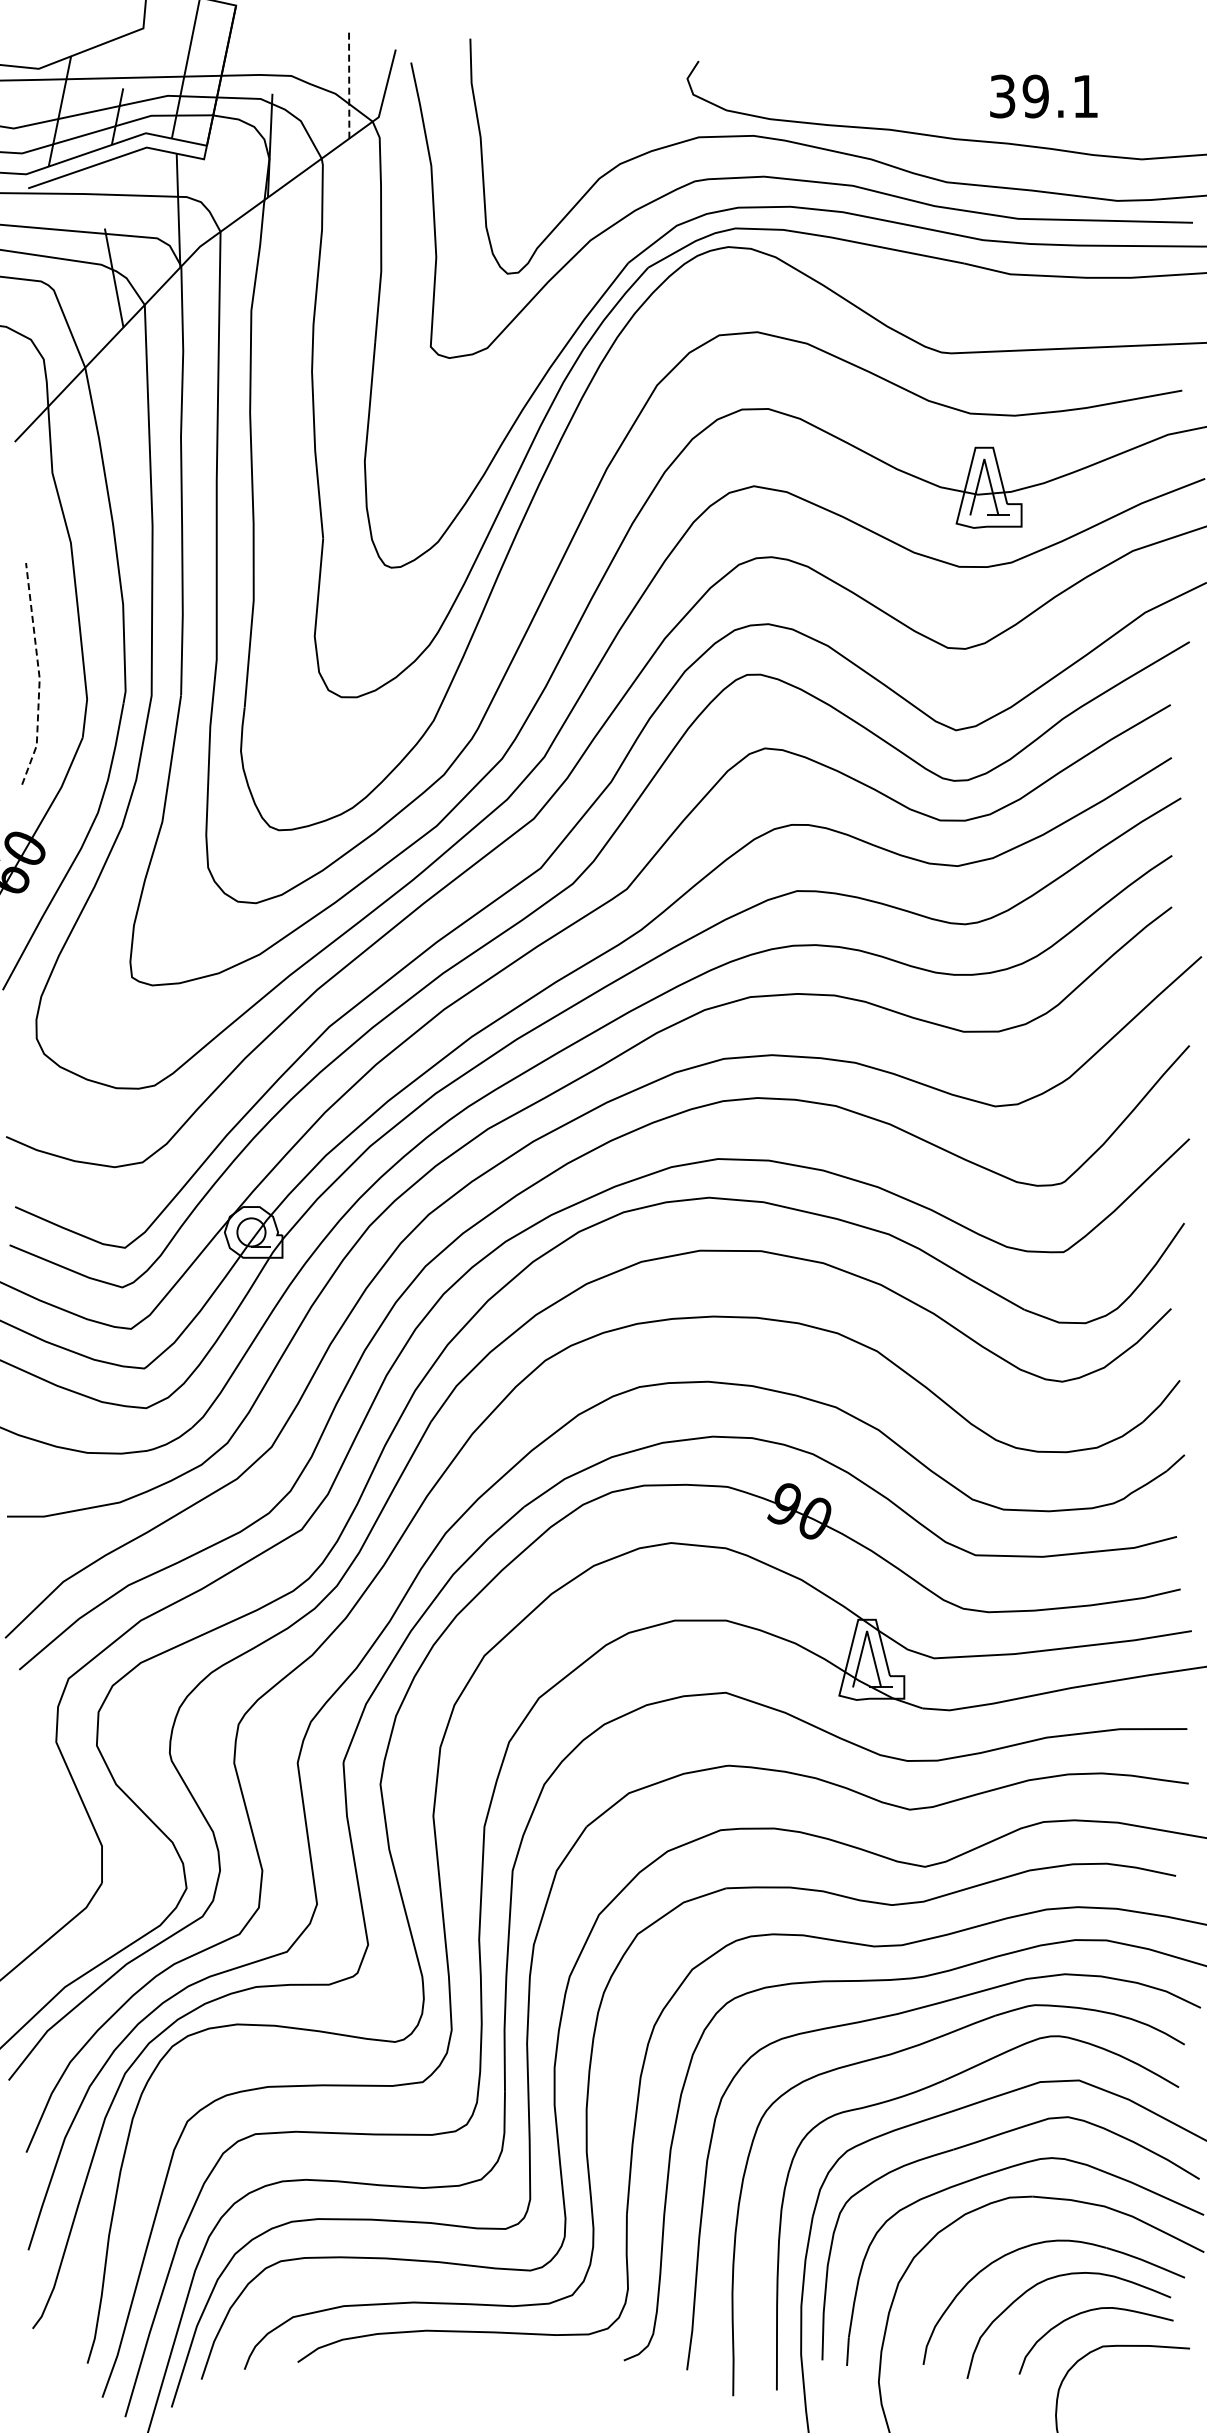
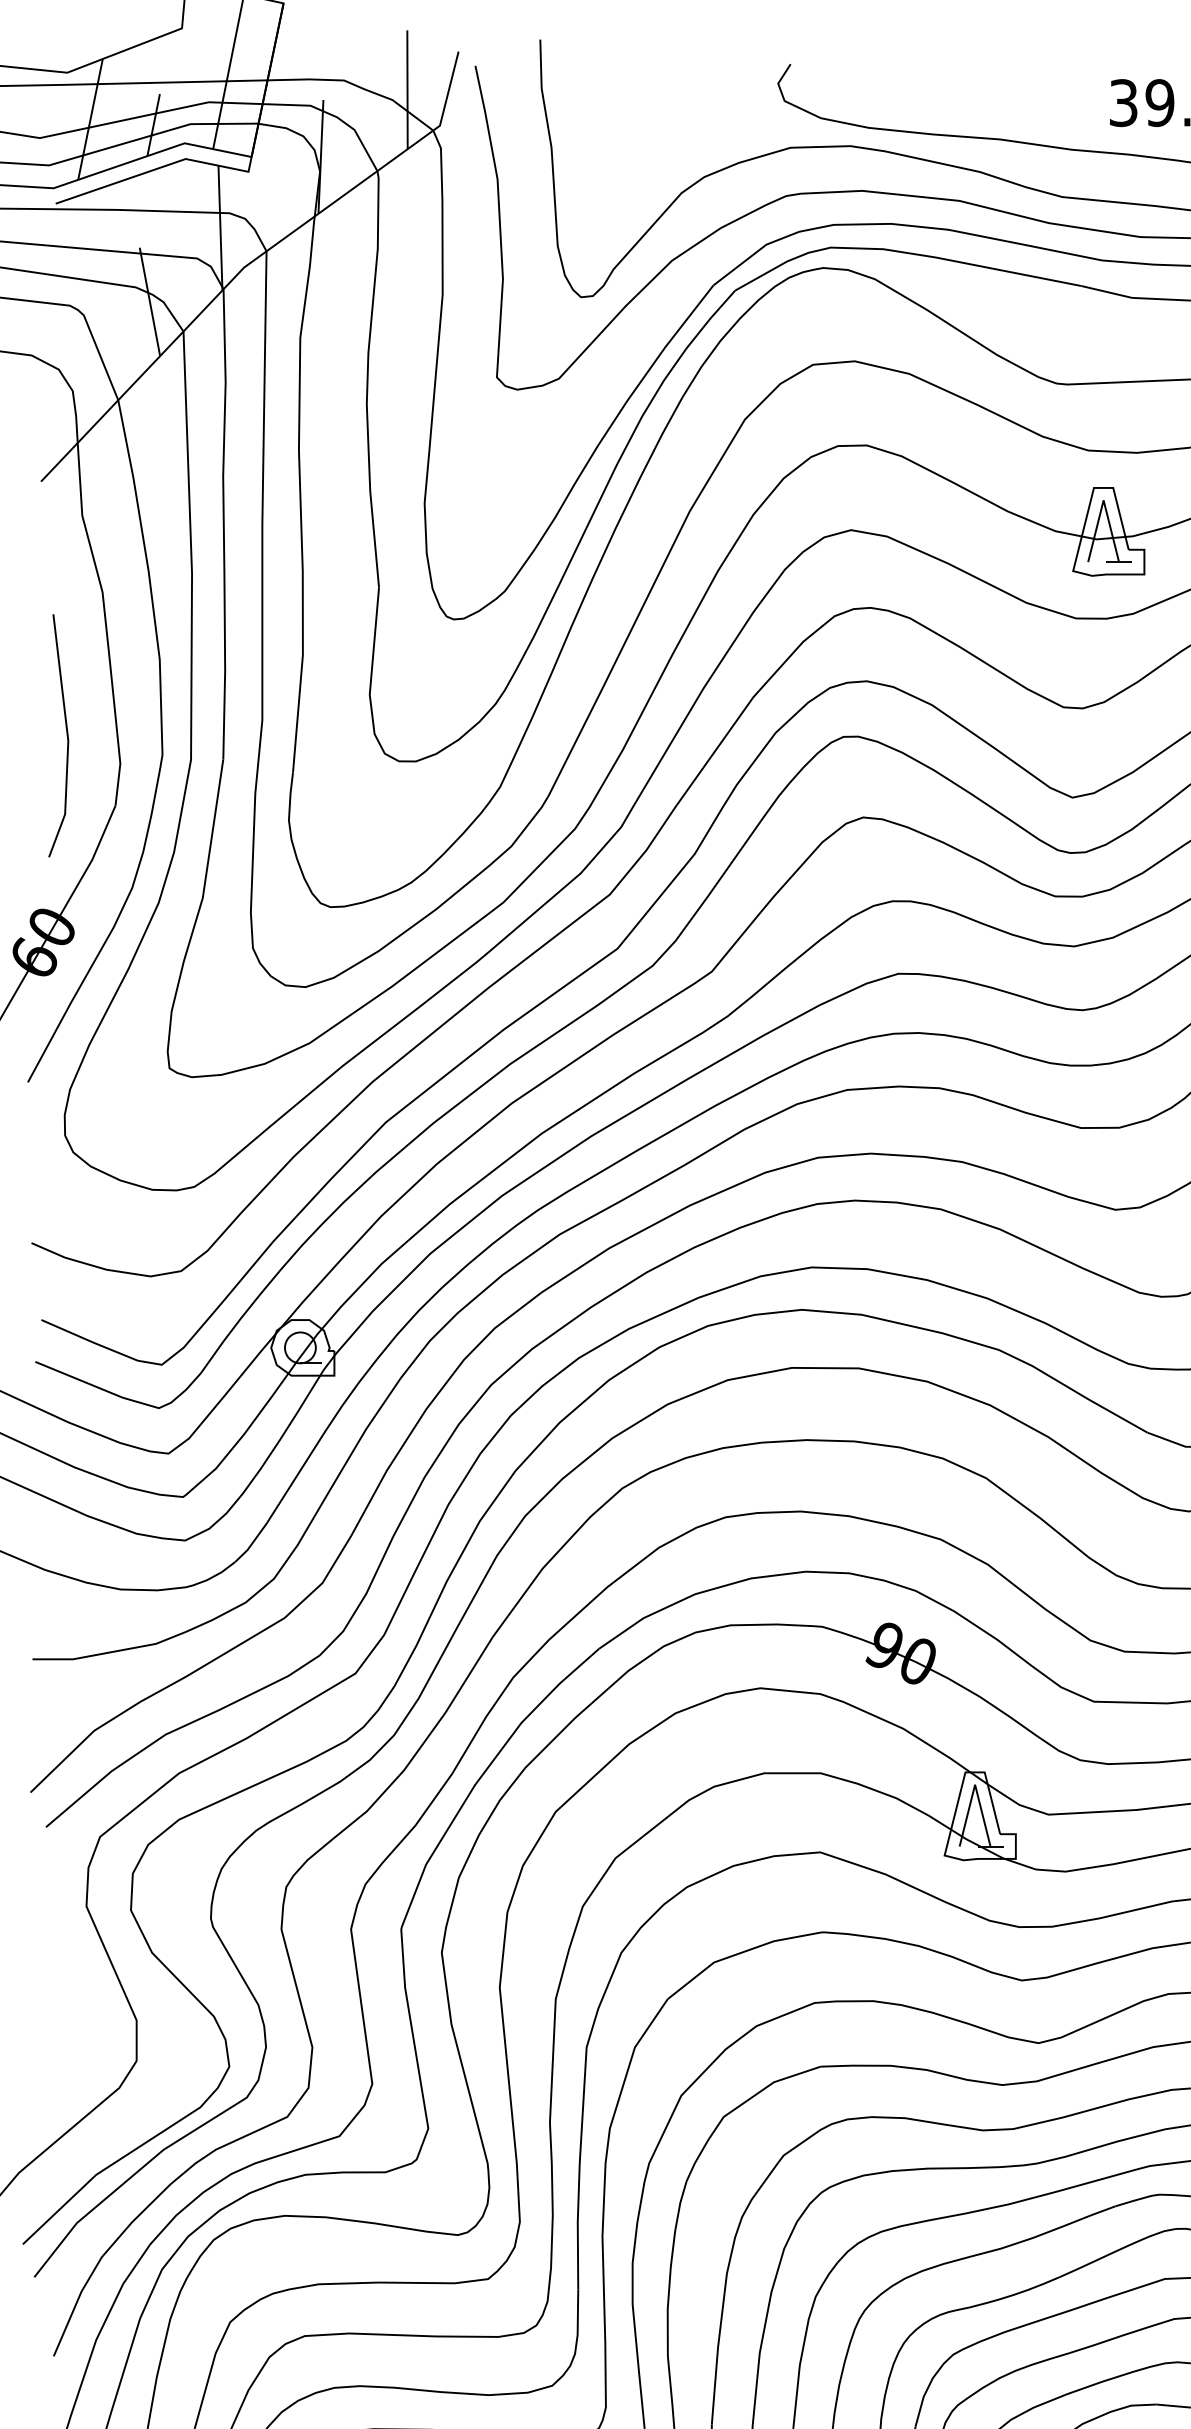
line: (349, 83) -> (407, 88), dashed -> solid
line: (39, 675) -> (68, 737), dashed -> solid

